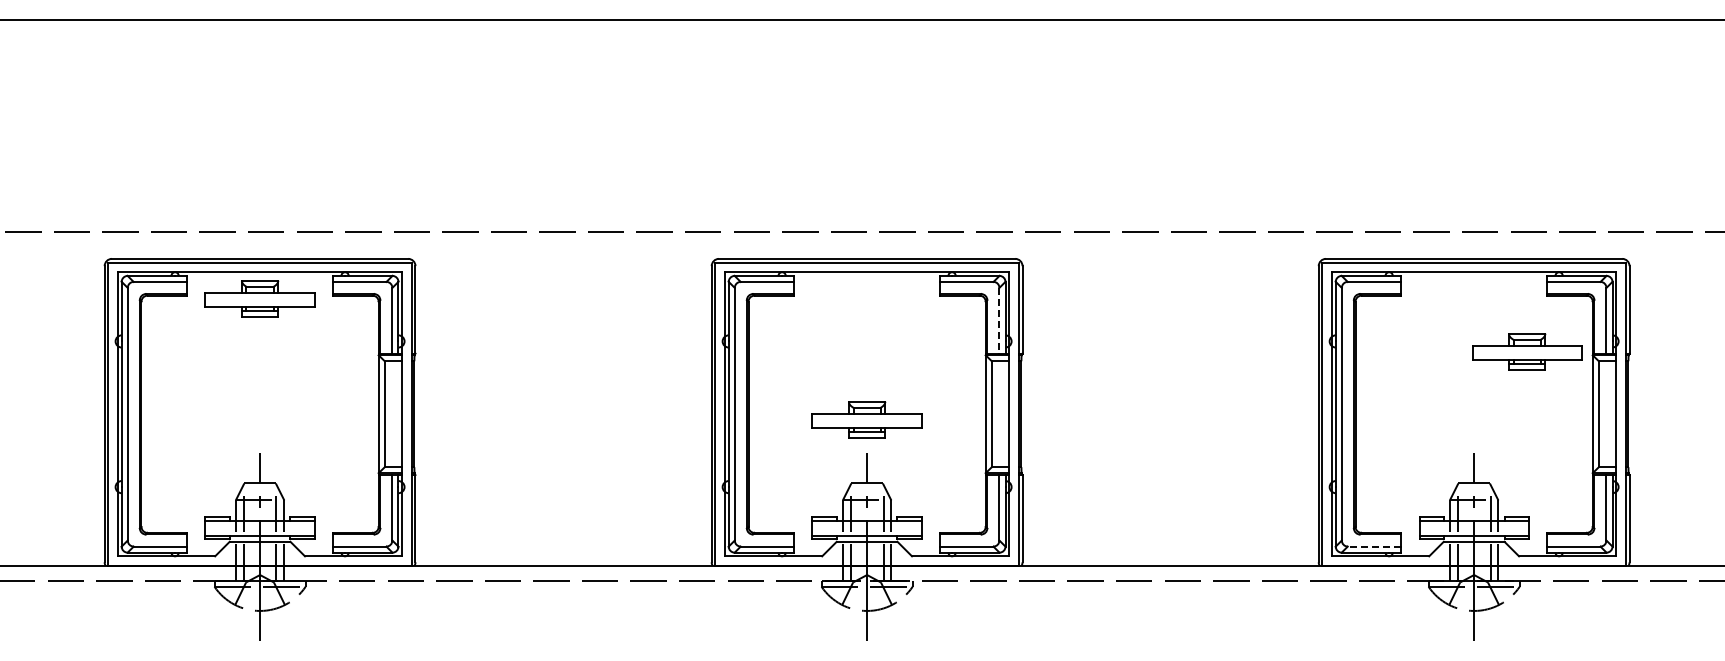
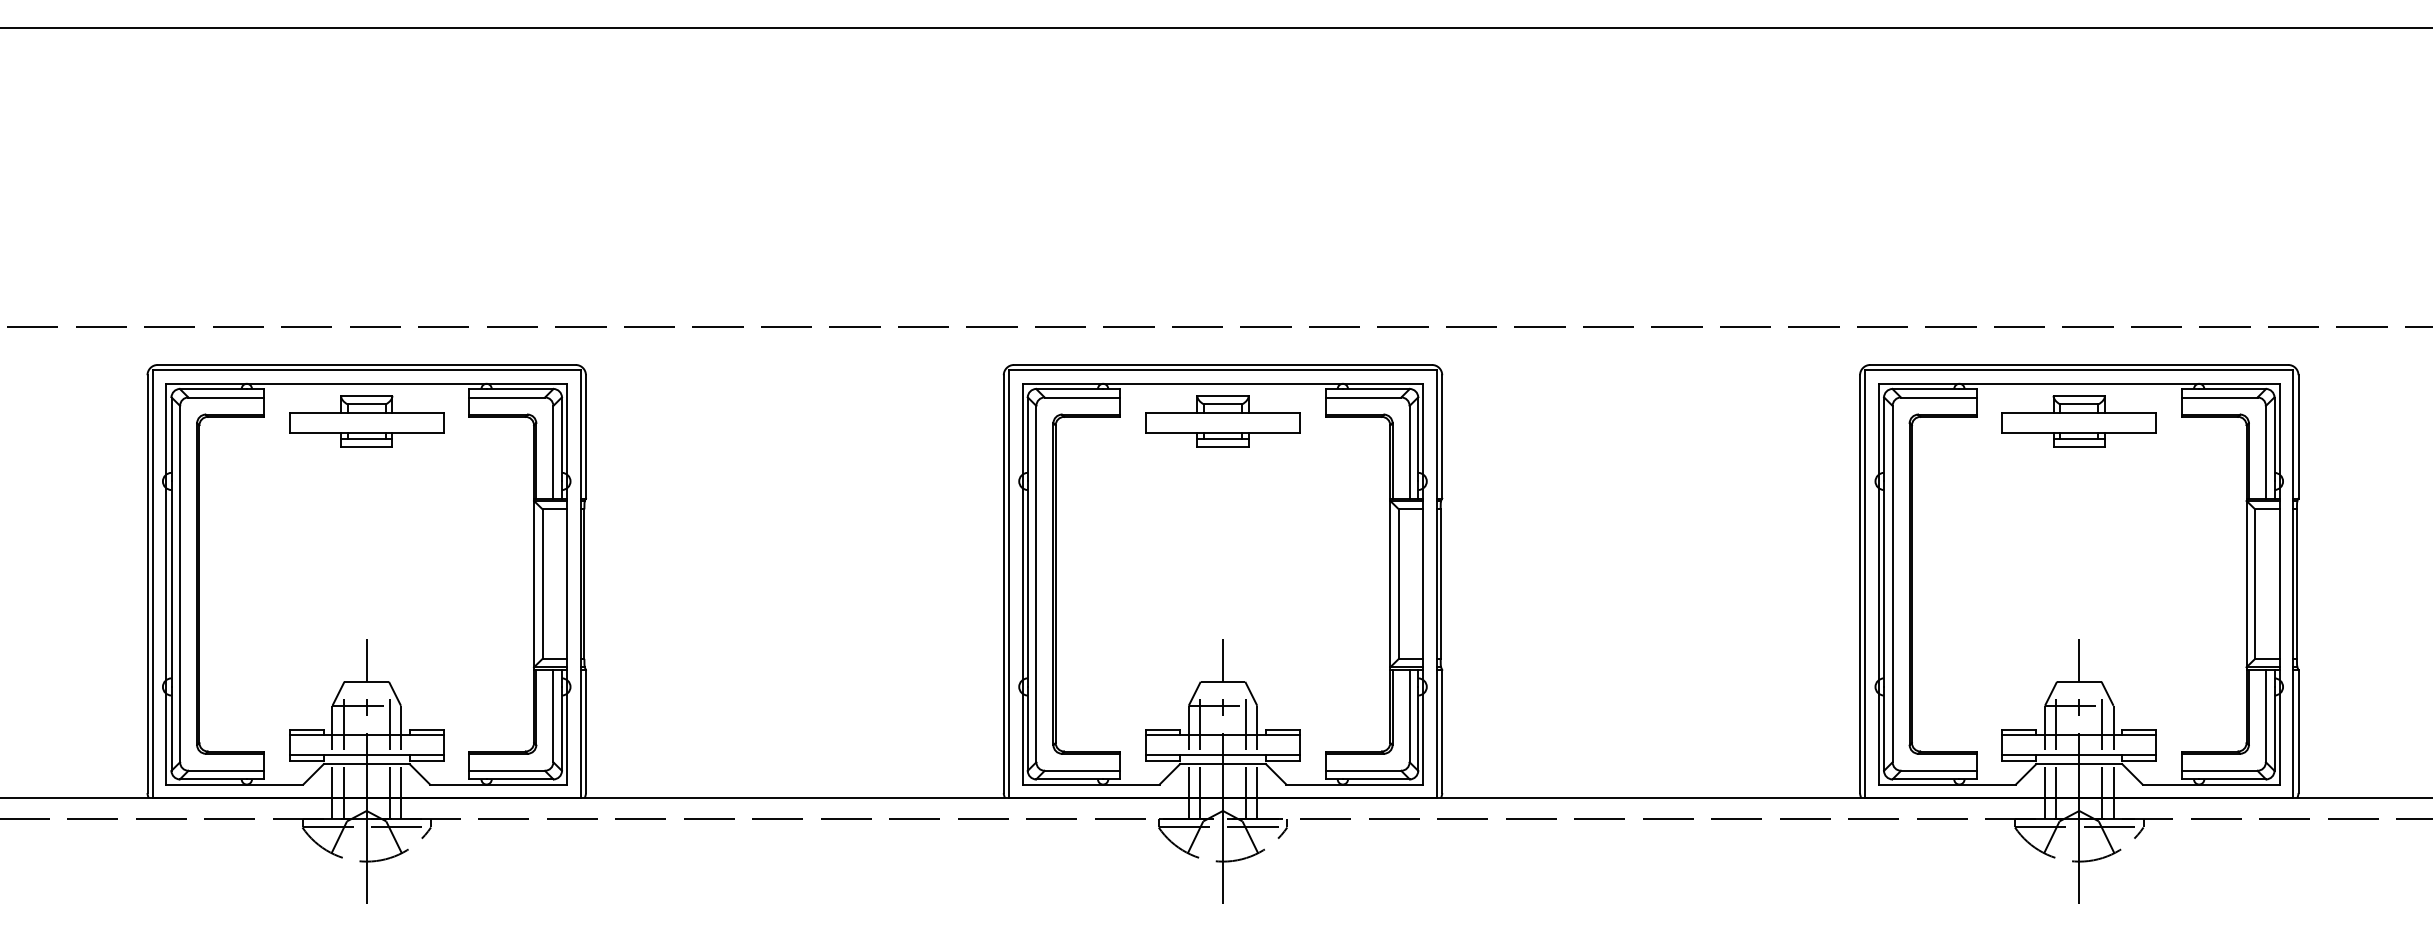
line: (999, 320) -> (1409, 451), dashed -> solid
part: (1527, 351) -> (2079, 420), moved
part: (866, 419) -> (1222, 420), moved
line: (1374, 546) -> (1938, 770), dashed -> solid

